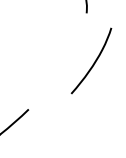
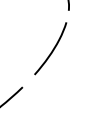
curve: (93, 62) -> (52, 49), moved

